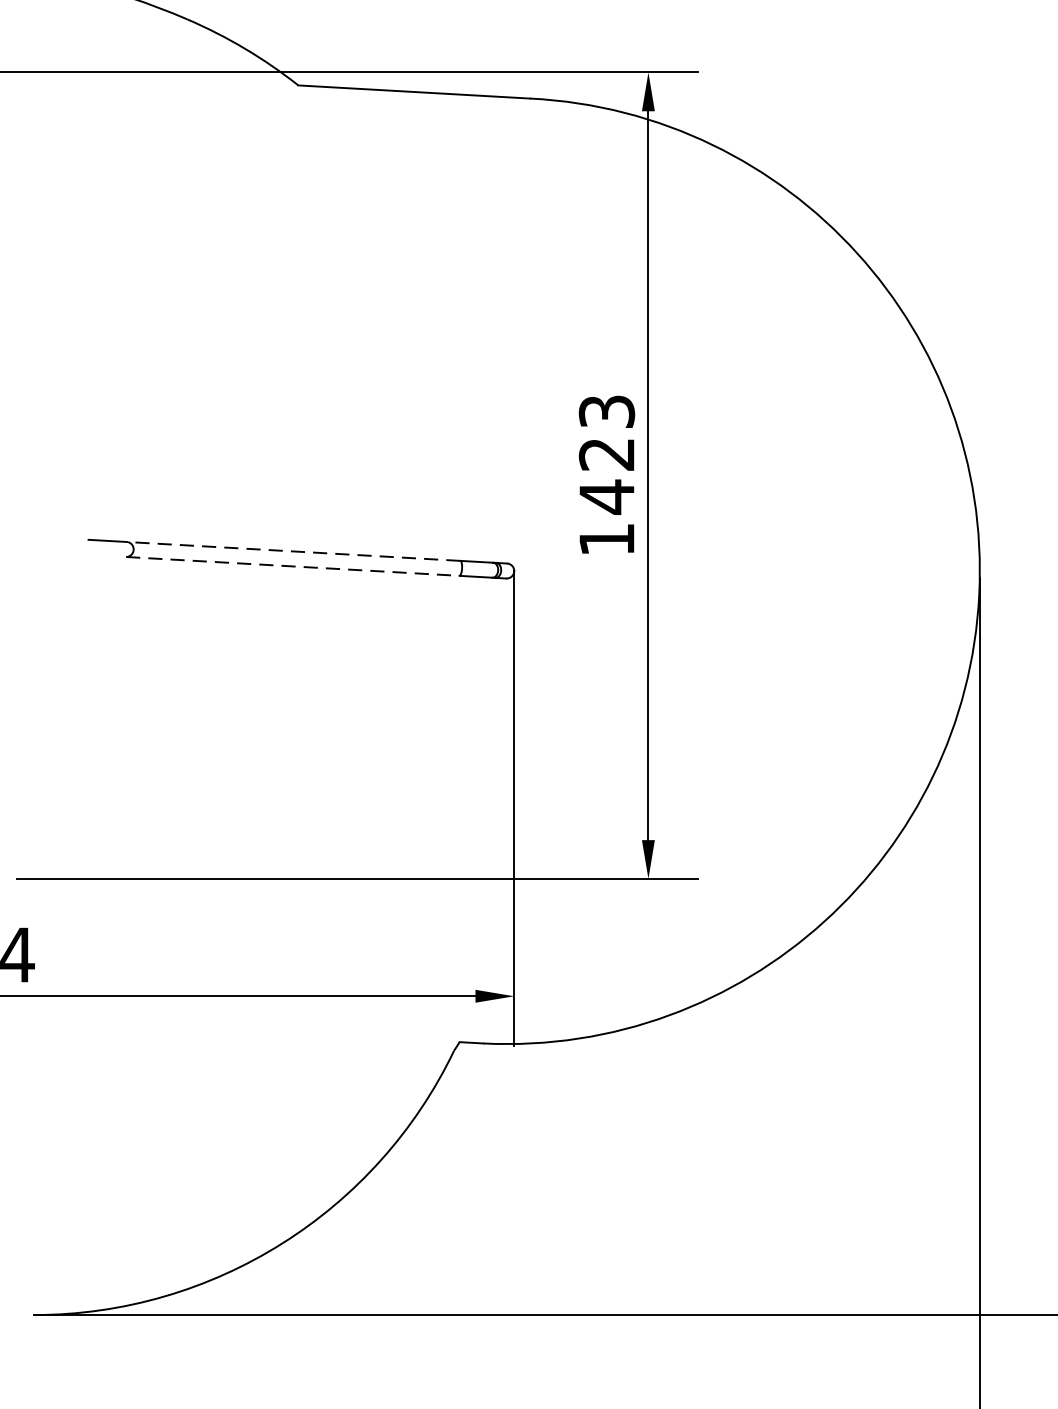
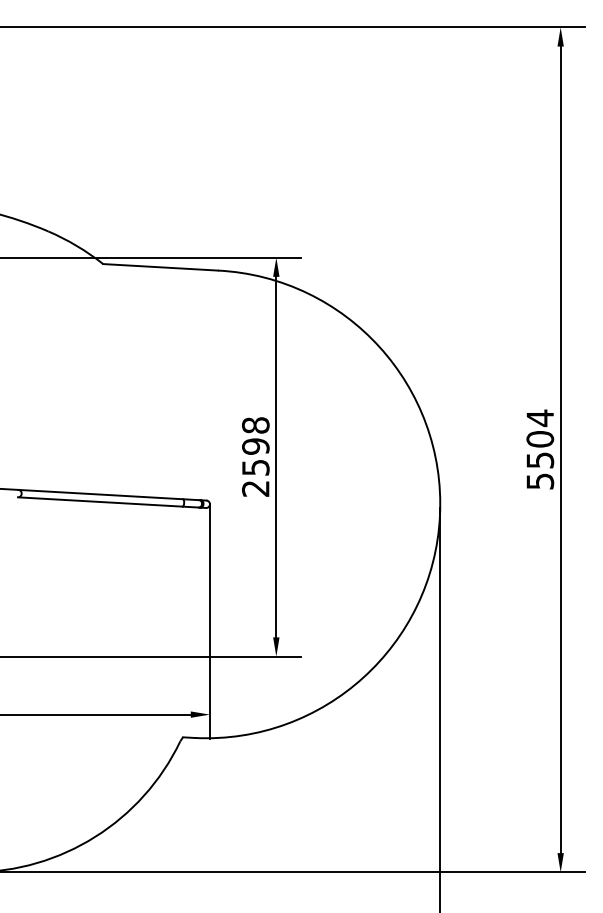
text: (606, 474) -> (255, 456), 1423 -> 2598
line: (292, 551) -> (100, 494), dashed -> solid
line: (292, 567) -> (100, 502), dashed -> solid

